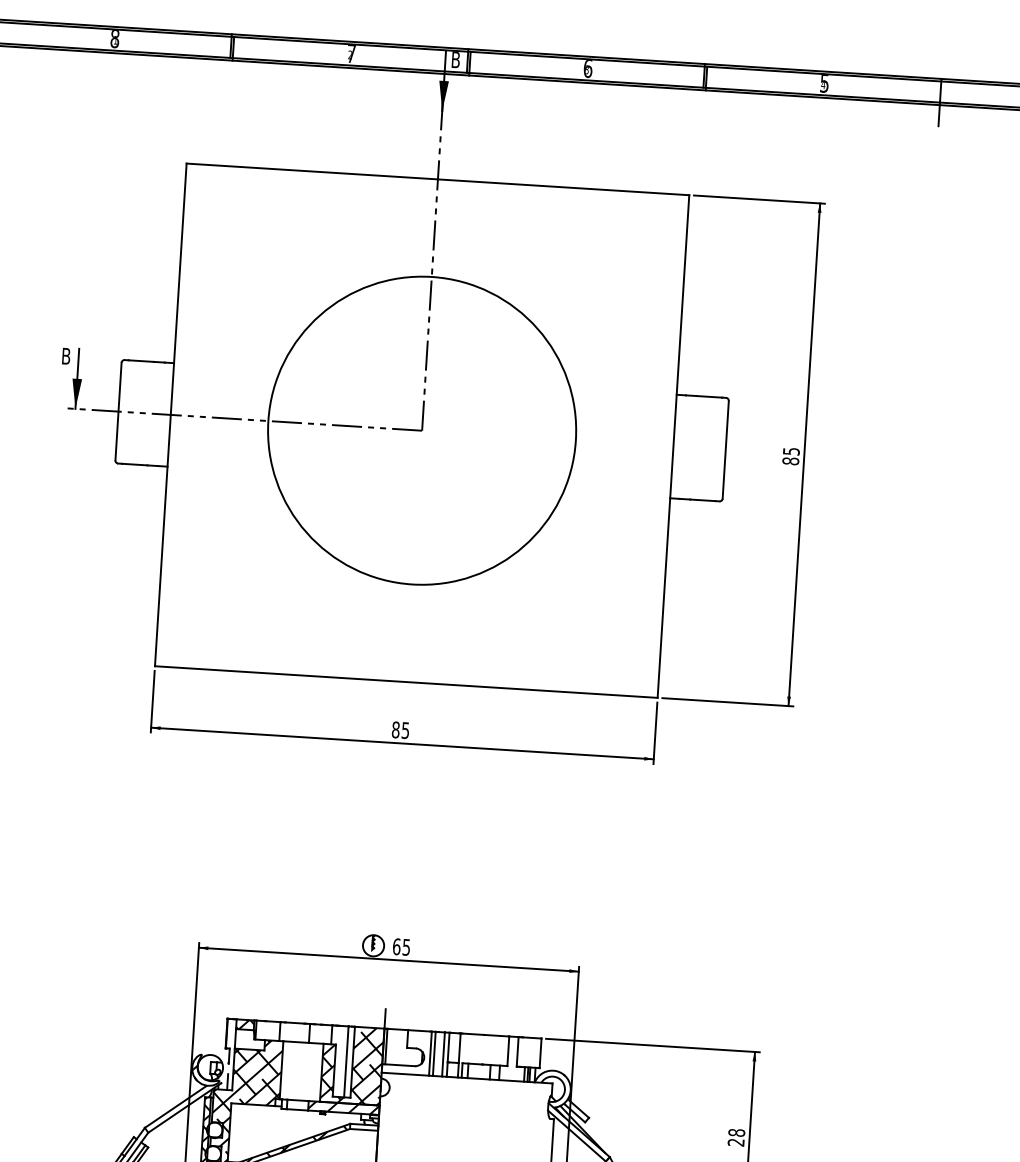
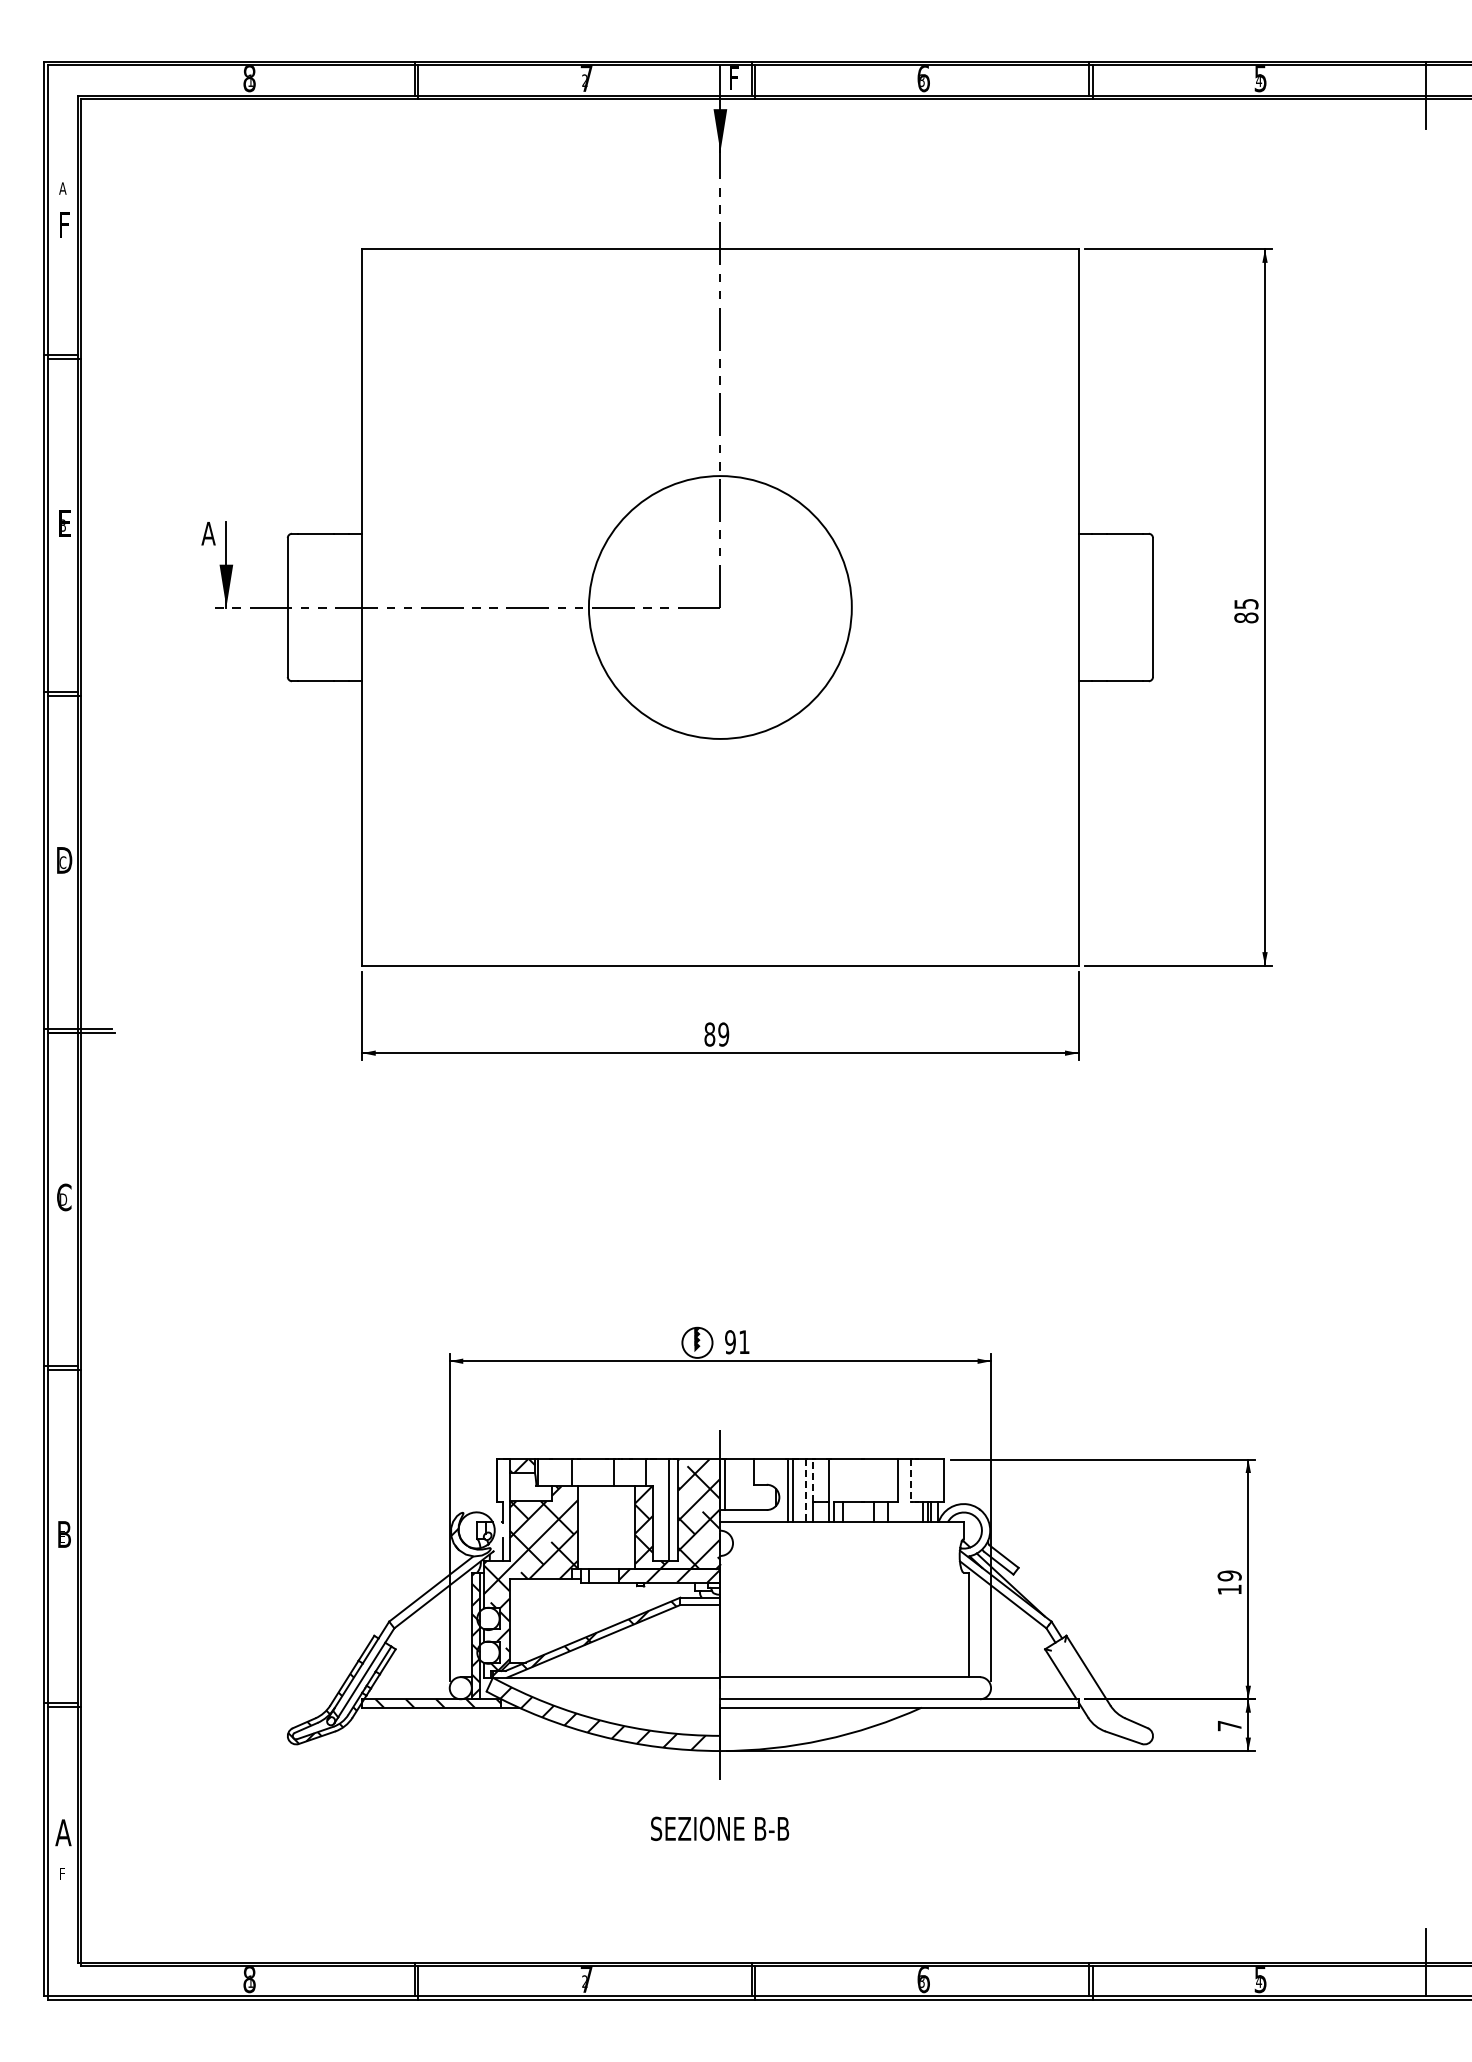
text: (455, 59) -> (734, 77), B -> F
text: (66, 356) -> (208, 533), B -> A
circle: (422, 430) -> (720, 607), size x0.6
text: (405, 730) -> (723, 1034), 85 -> 89
text: (401, 947) -> (737, 1342), 65 -> 91
line: (448, 1047) -> (813, 1480), solid -> dashed
line: (517, 1052) -> (911, 1481), solid -> dashed
line: (443, 1054) -> (806, 1491), solid -> dashed
text: (736, 1137) -> (1229, 1582), 28 -> 19

